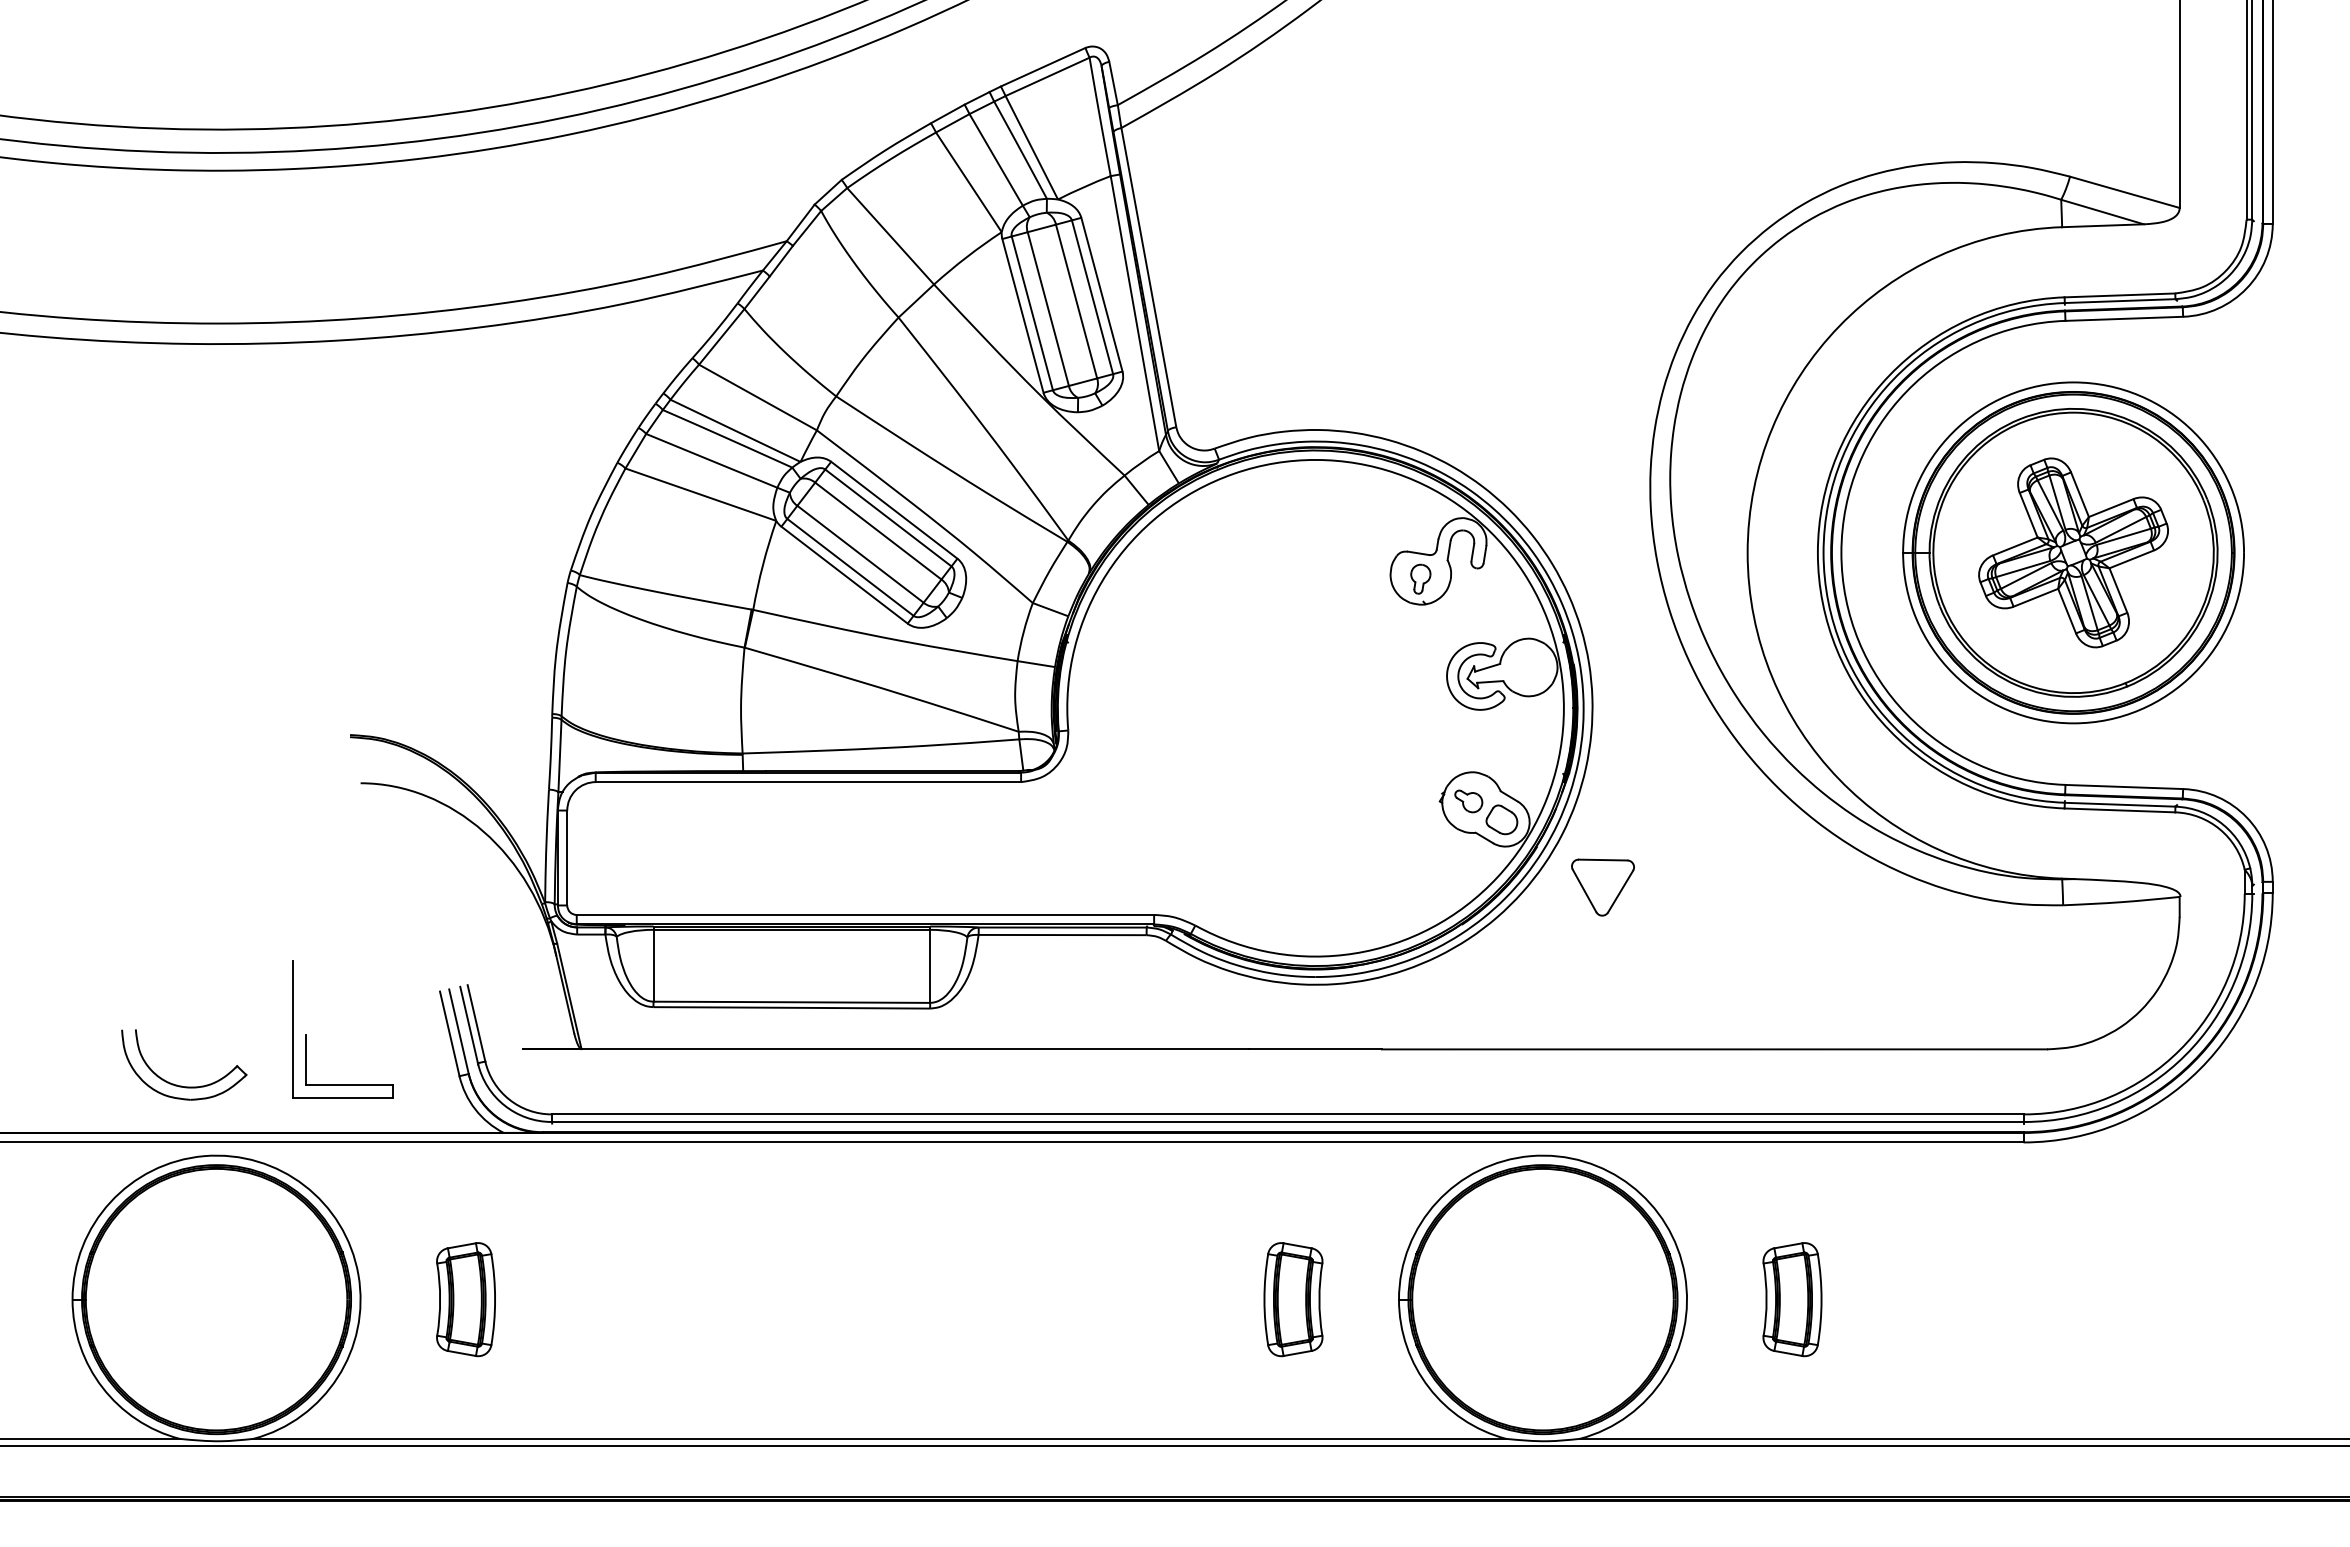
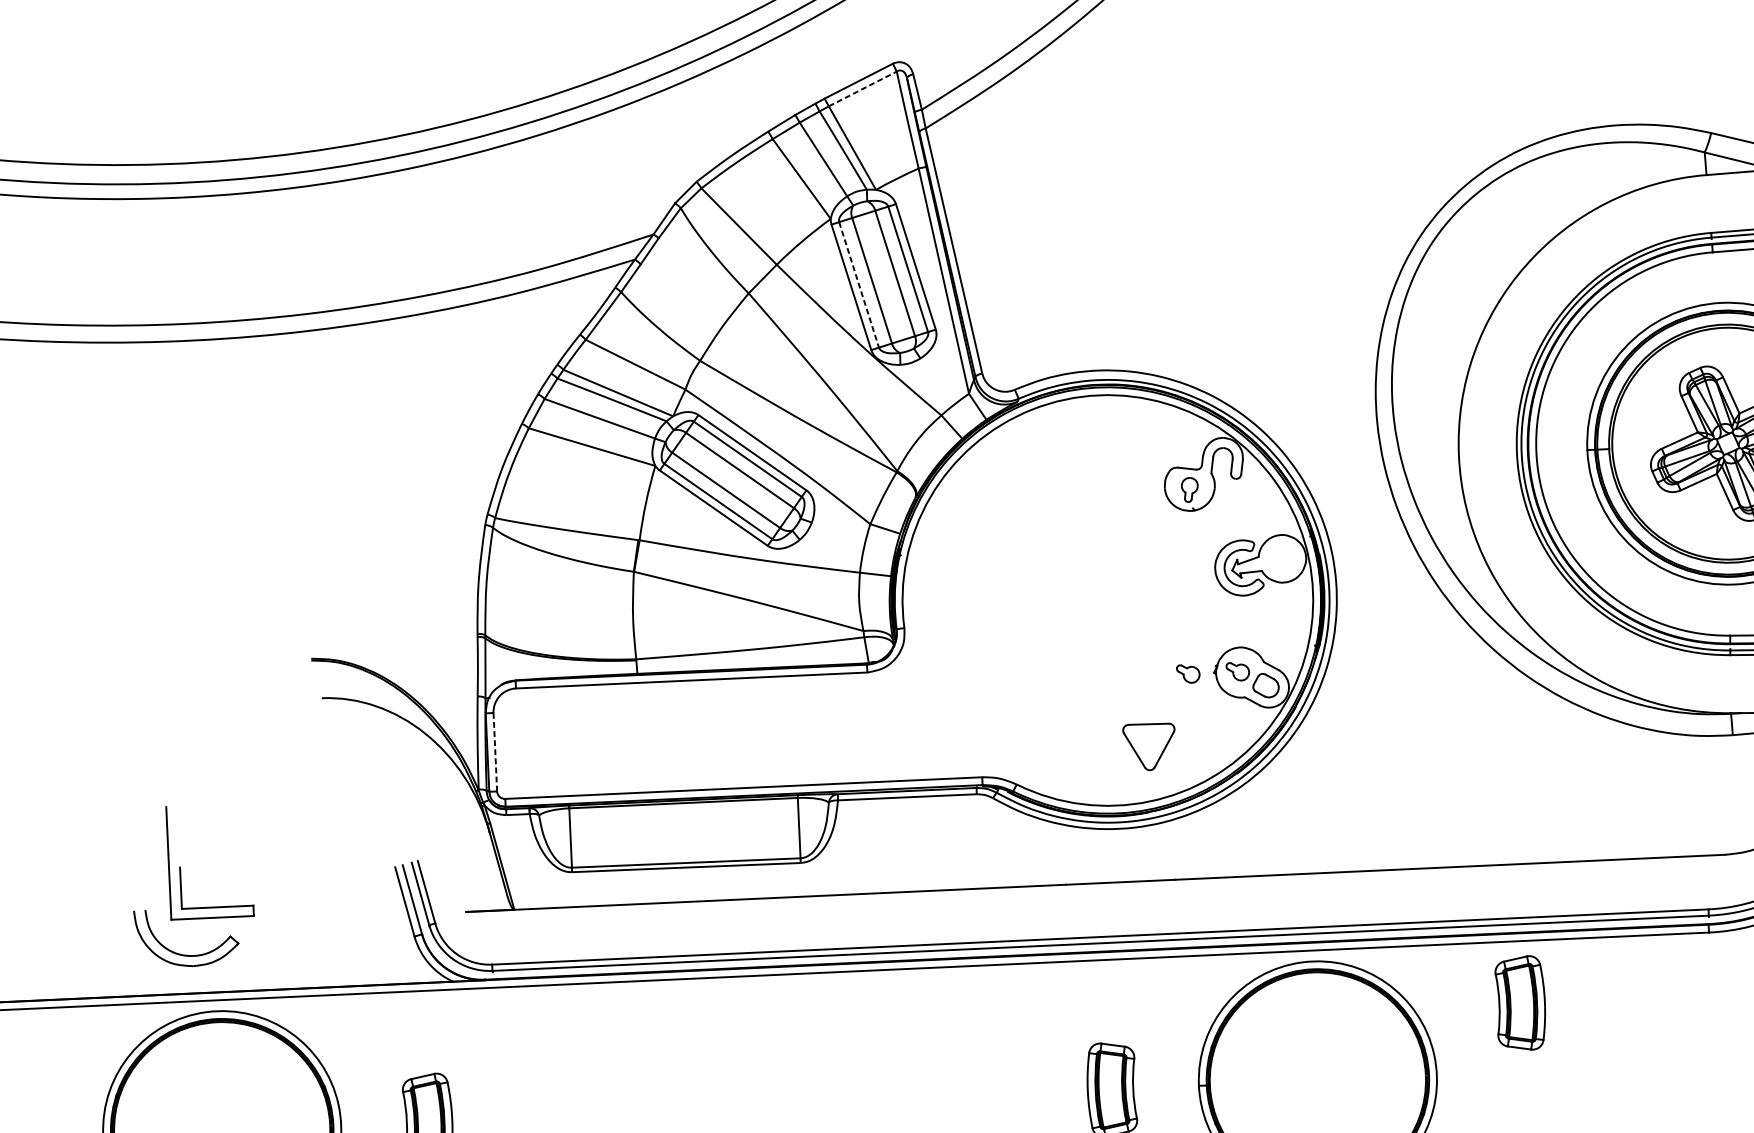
line: (1048, 76) -> (863, 88), solid -> dashed
line: (1032, 313) -> (859, 285), solid -> dashed
part: (1408, 801) -> (1188, 674), added
line: (567, 857) -> (495, 751), solid -> dashed
part: (1602, 887) -> (1149, 746), moved
part: (306, 1034) -> (180, 867), moved
part: (1792, 1299) -> (1520, 1003), moved

